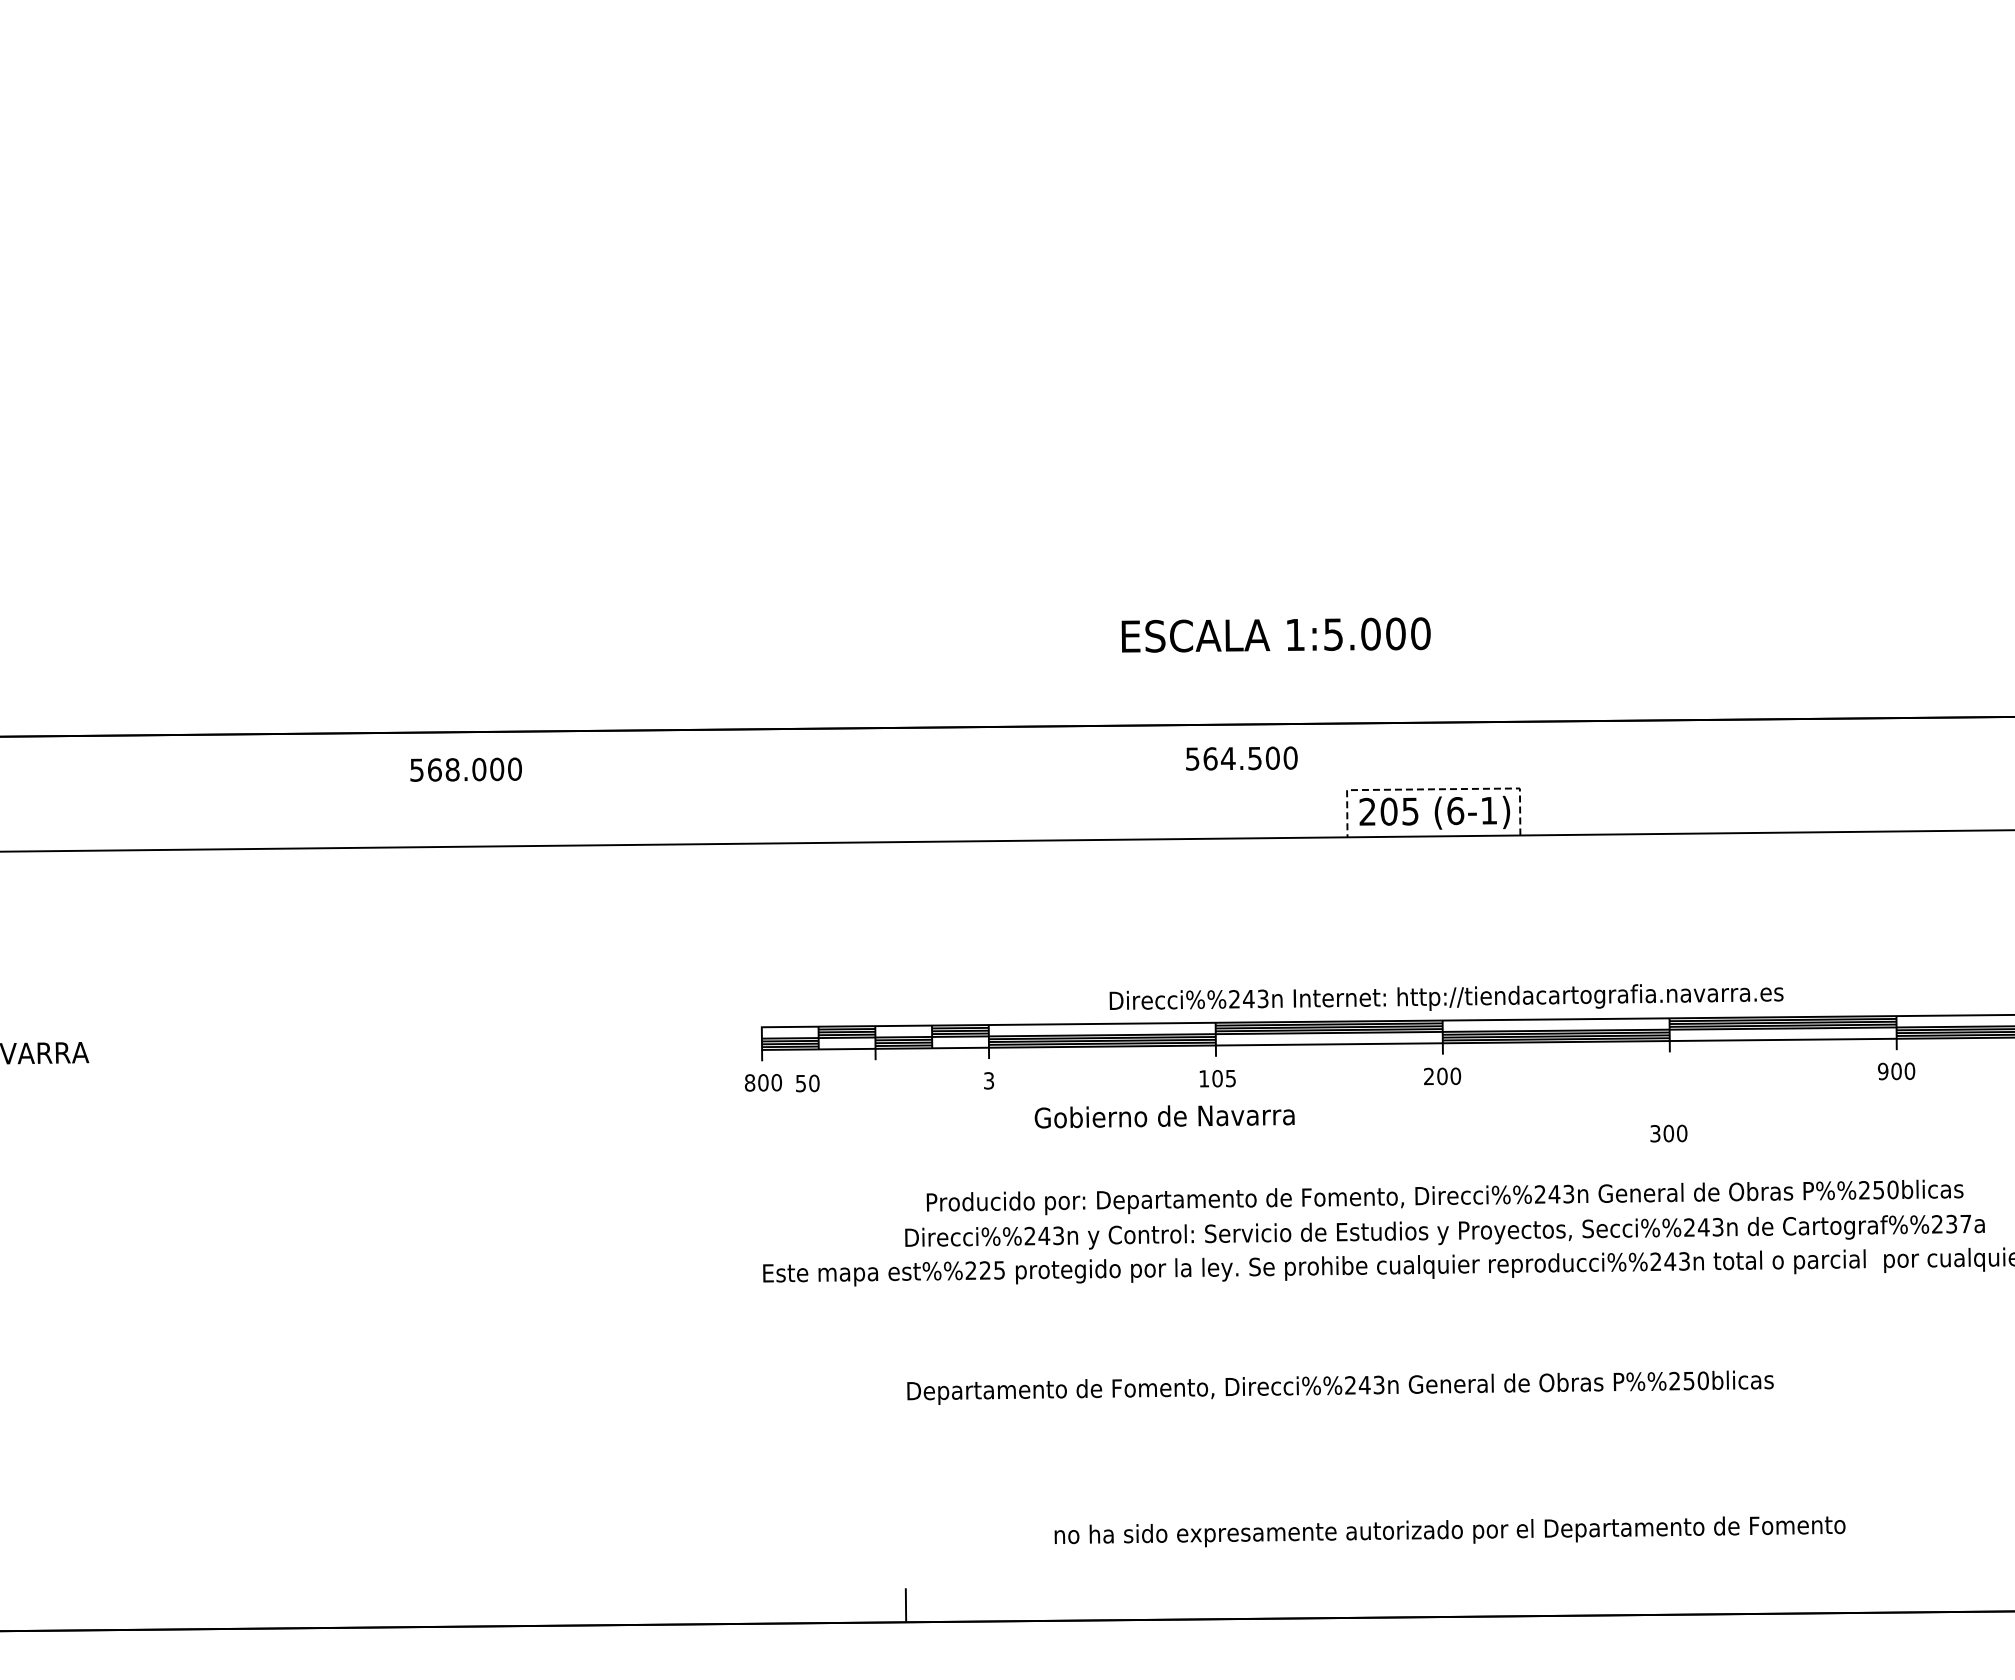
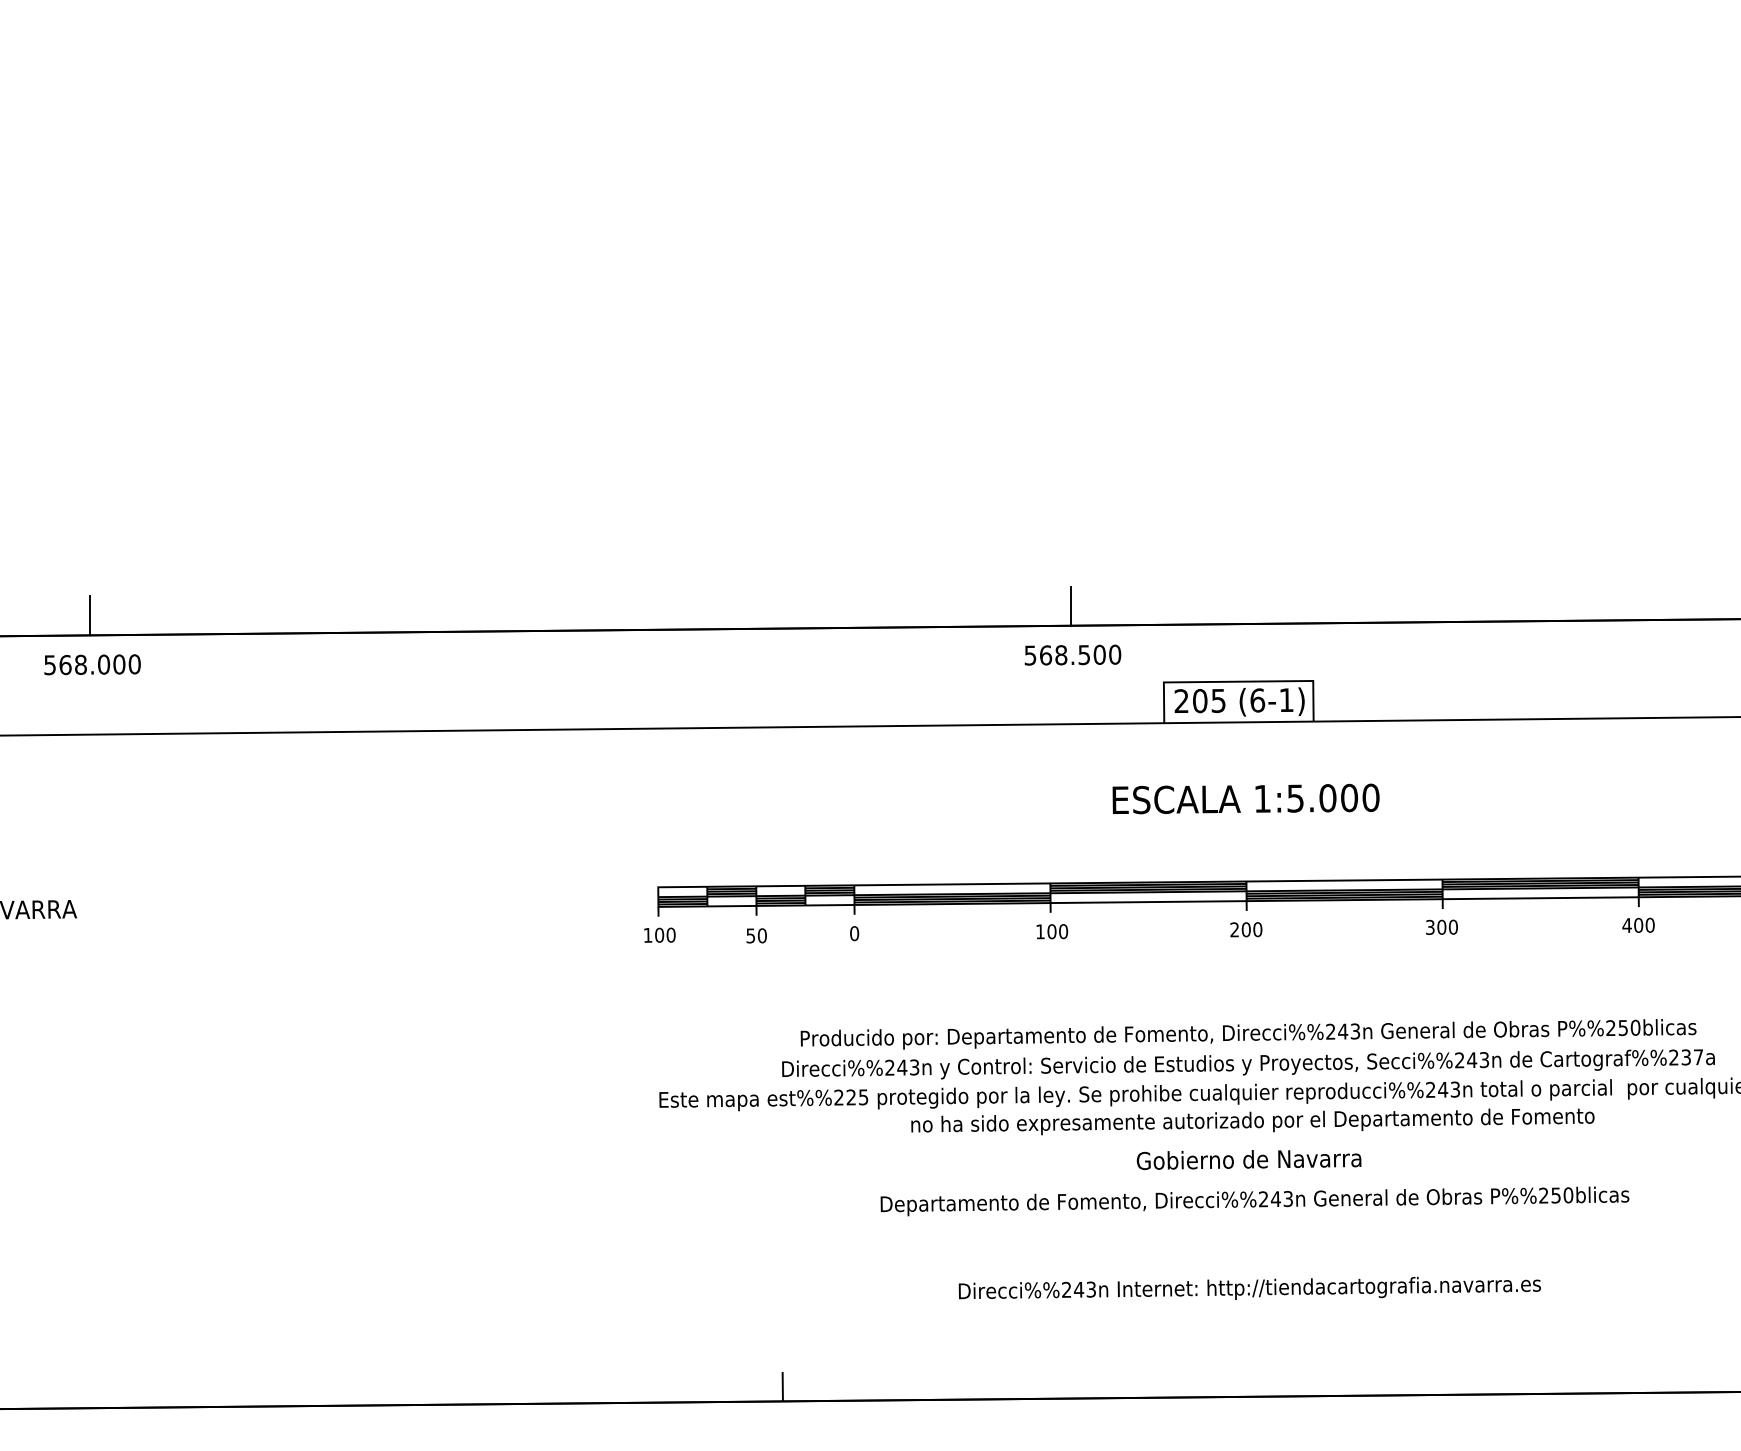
text: (1275, 634) -> (1245, 798), moved
line: (1239, 701) -> (1070, 605), added
line: (104, 712) -> (90, 615), added
text: (1227, 758) -> (1060, 655), 564.500 -> 568.500
text: (465, 769) -> (92, 664), moved
line: (1432, 789) -> (1237, 681), dashed -> solid
text: (1446, 997) -> (1249, 1288), moved
text: (1882, 1071) -> (1626, 925), 900 -> 400
text: (1230, 1078) -> (1063, 931), 105 -> 100
text: (988, 1080) -> (854, 933), 3 -> 0
text: (750, 1082) -> (648, 935), 800 -> 100
text: (807, 1083) -> (756, 935), moved
text: (1164, 1116) -> (1248, 1159), moved
text: (1668, 1133) -> (1441, 927), moved
text: (1340, 1387) -> (1254, 1201), moved
text: (1449, 1531) -> (1252, 1121), moved

